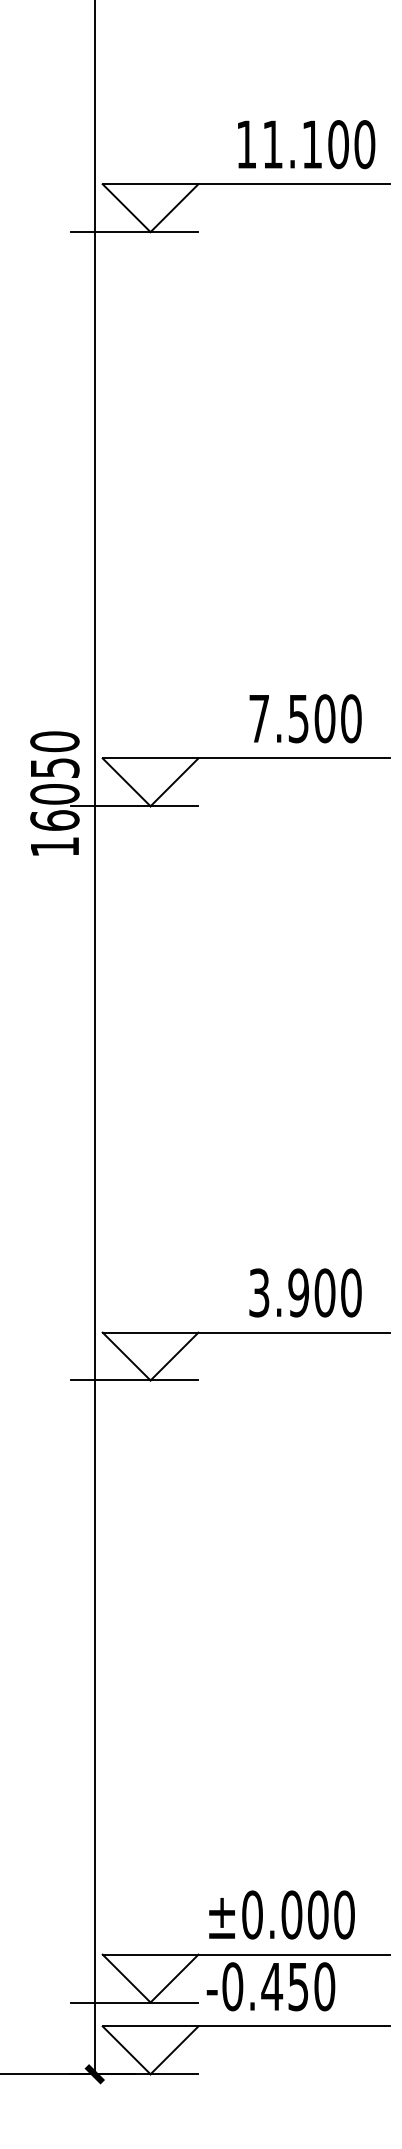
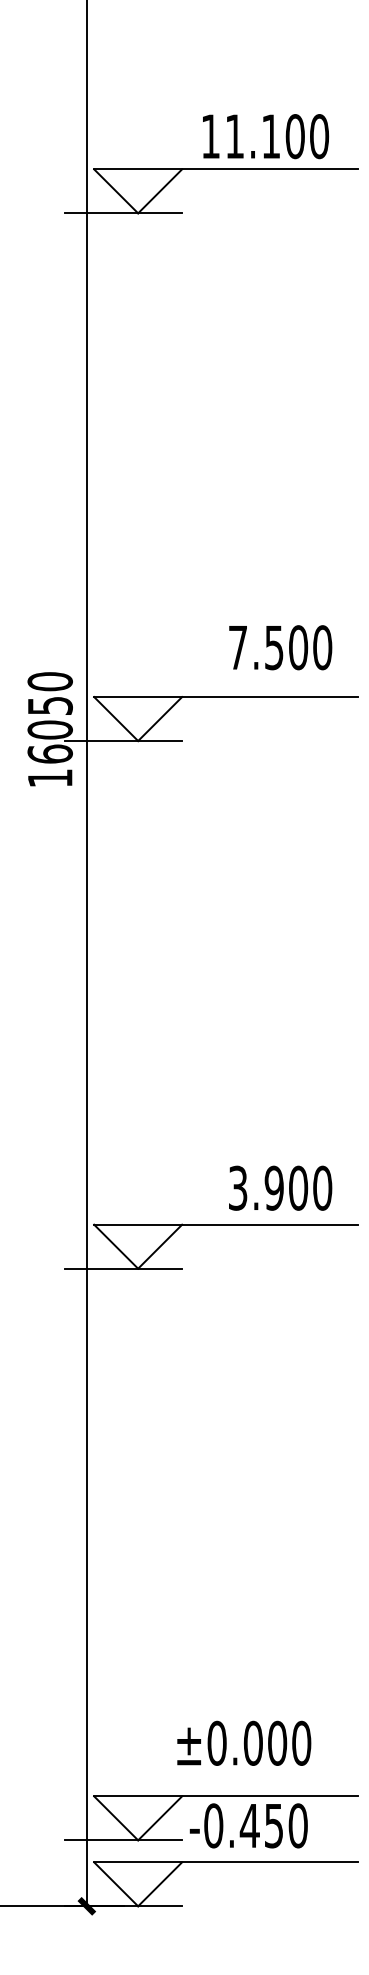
text: (306, 144) -> (265, 136), moved
text: (305, 718) -> (280, 647), moved
text: (281, 1914) -> (243, 1742), moved

